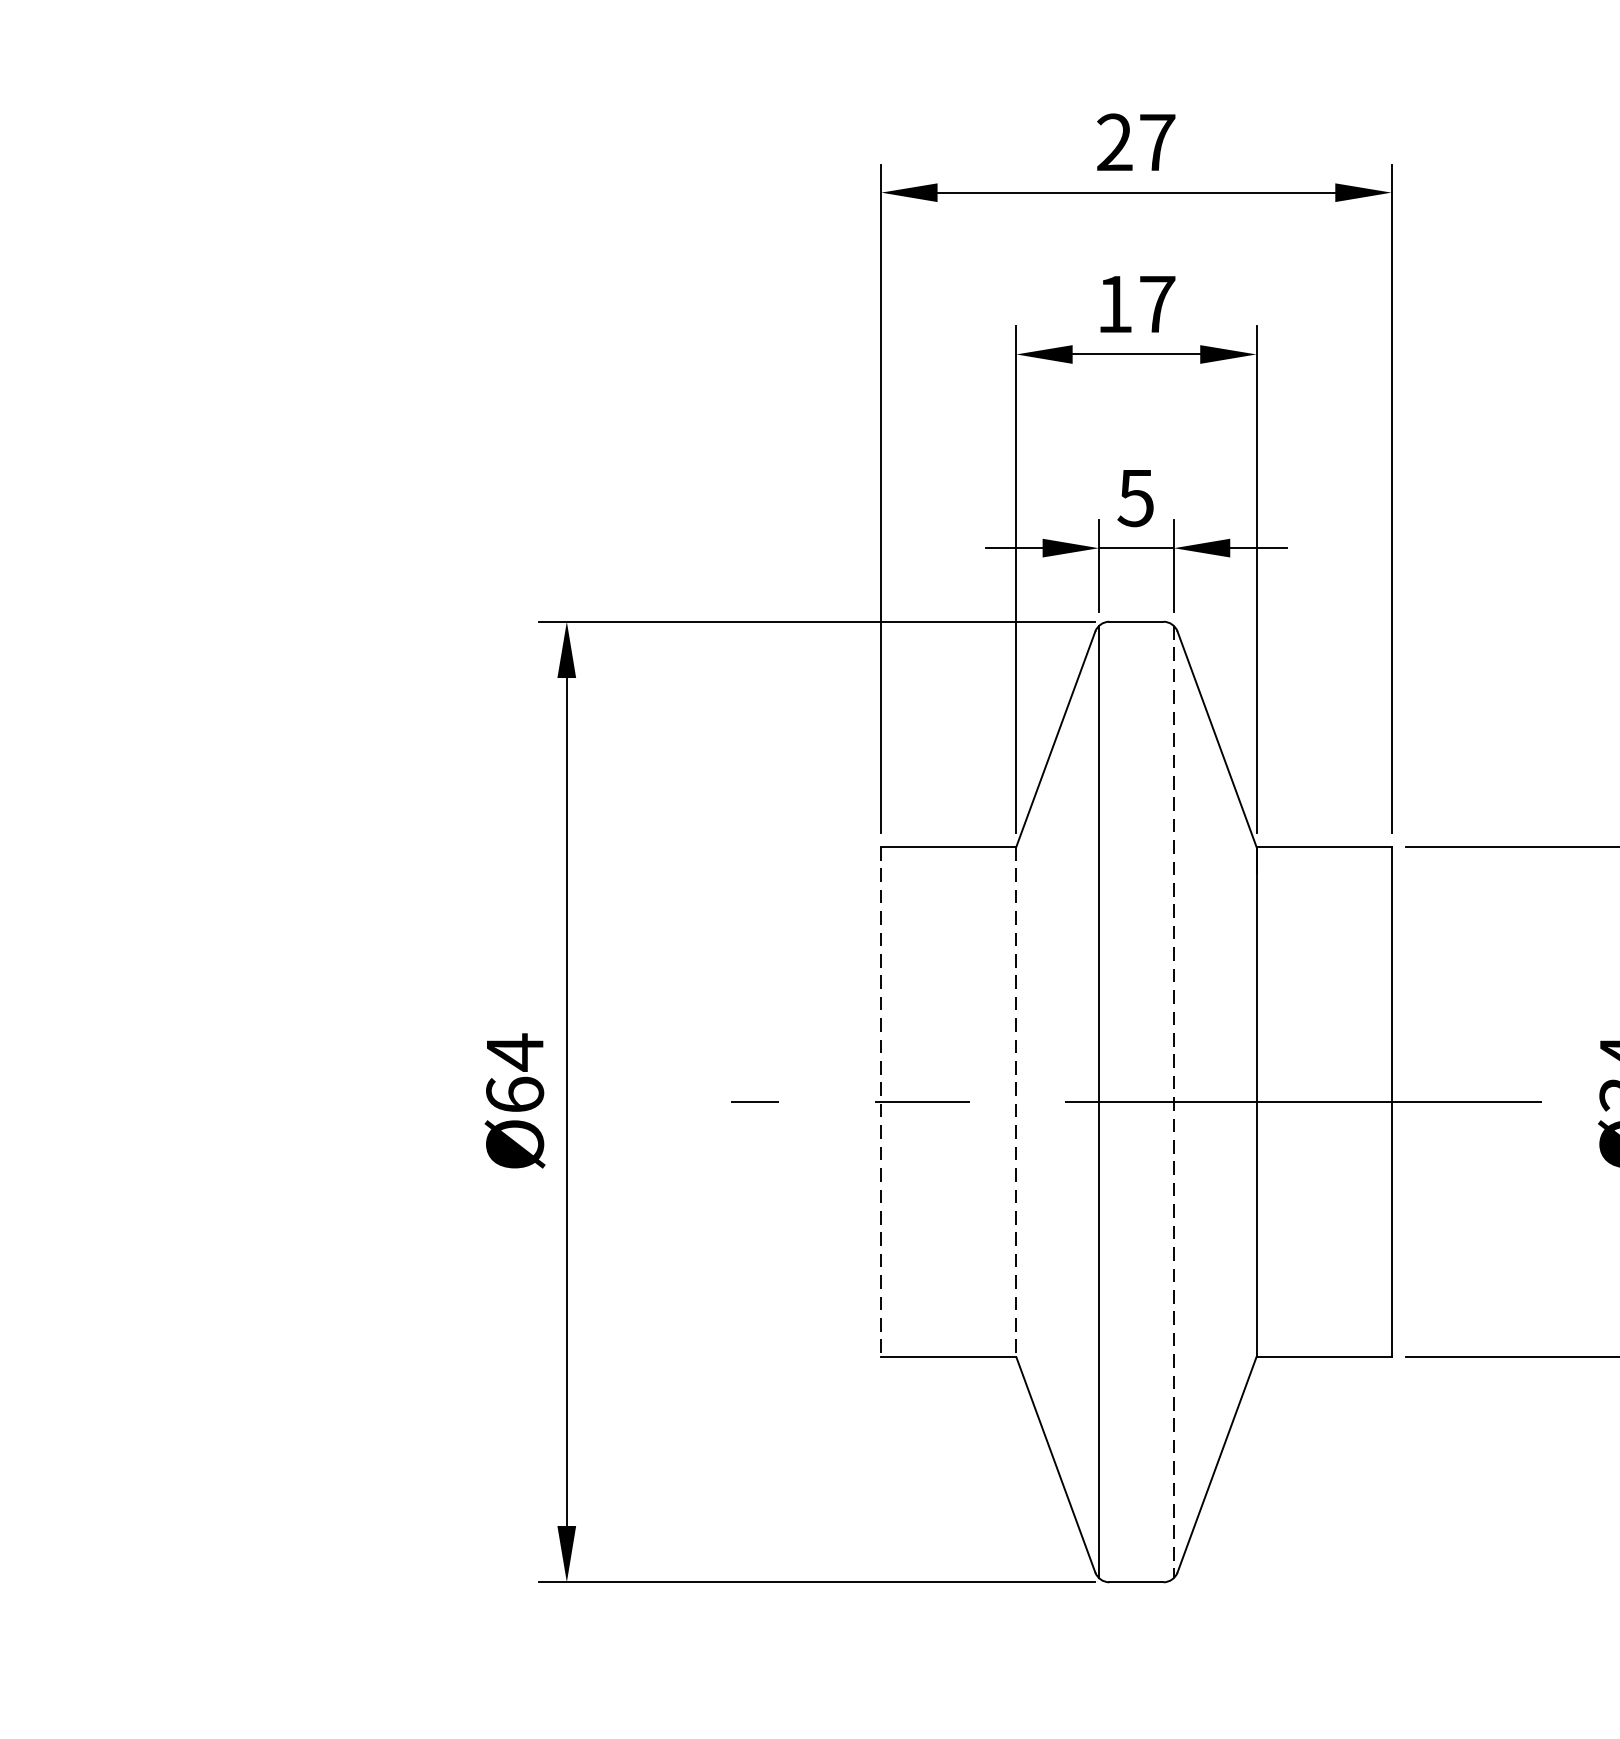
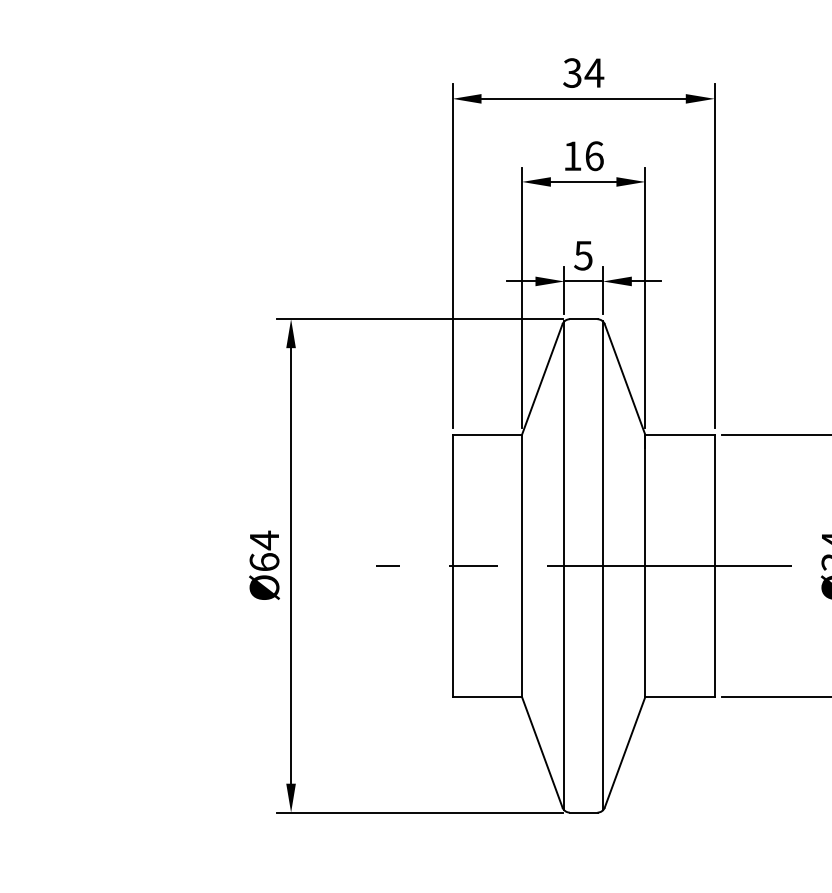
text: (1136, 141) -> (583, 72), 27 -> 34
text: (1157, 304) -> (594, 156), 17 -> 16
line: (881, 1103) -> (452, 566), dashed -> solid
line: (1015, 1103) -> (521, 566), dashed -> solid
line: (1173, 1103) -> (602, 566), dashed -> solid

